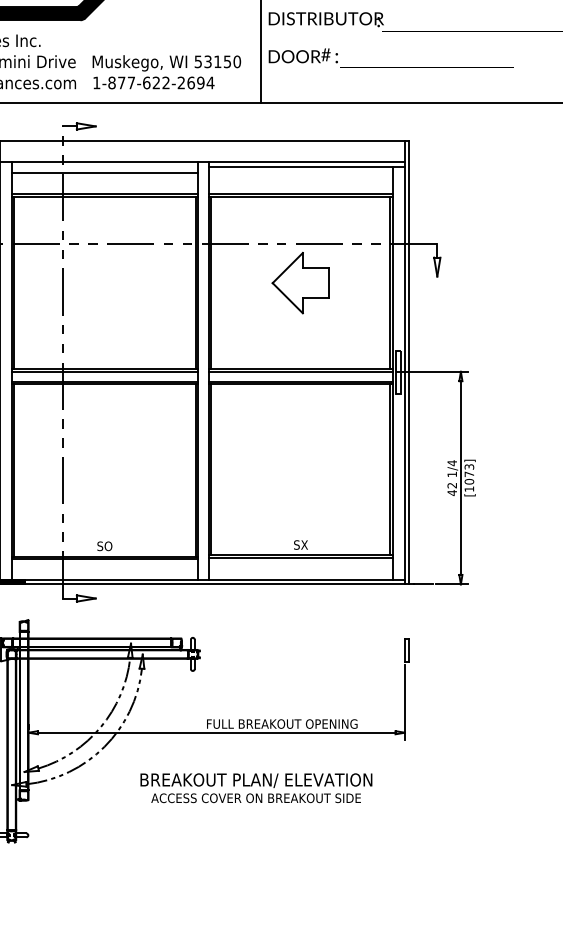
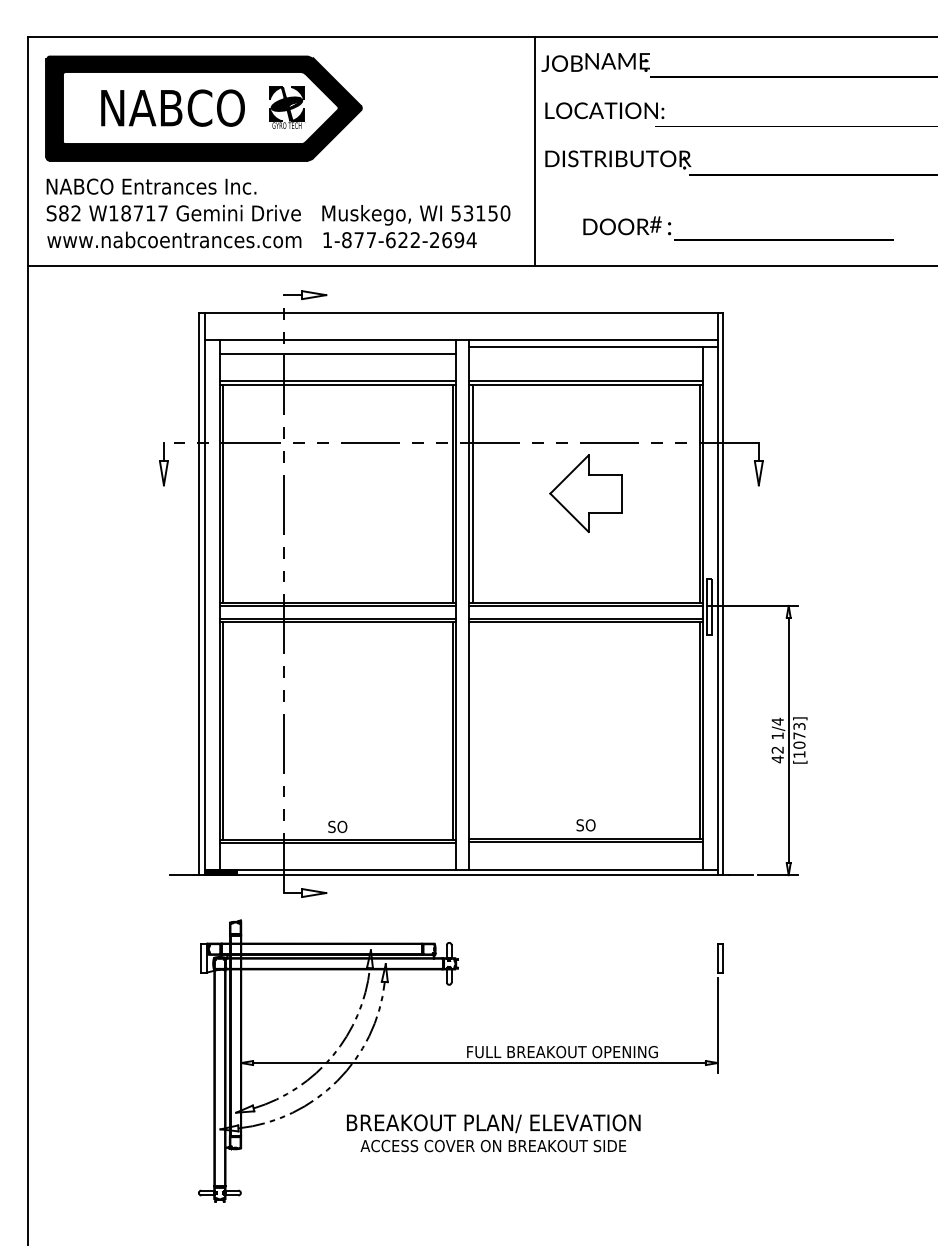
text: (391, 57) -> (738, 228), moved
line: (211, 469) -> (472, 729), removed
text: (300, 545) -> (585, 825), SX -> SO
text: (256, 788) -> (493, 1133), moved

